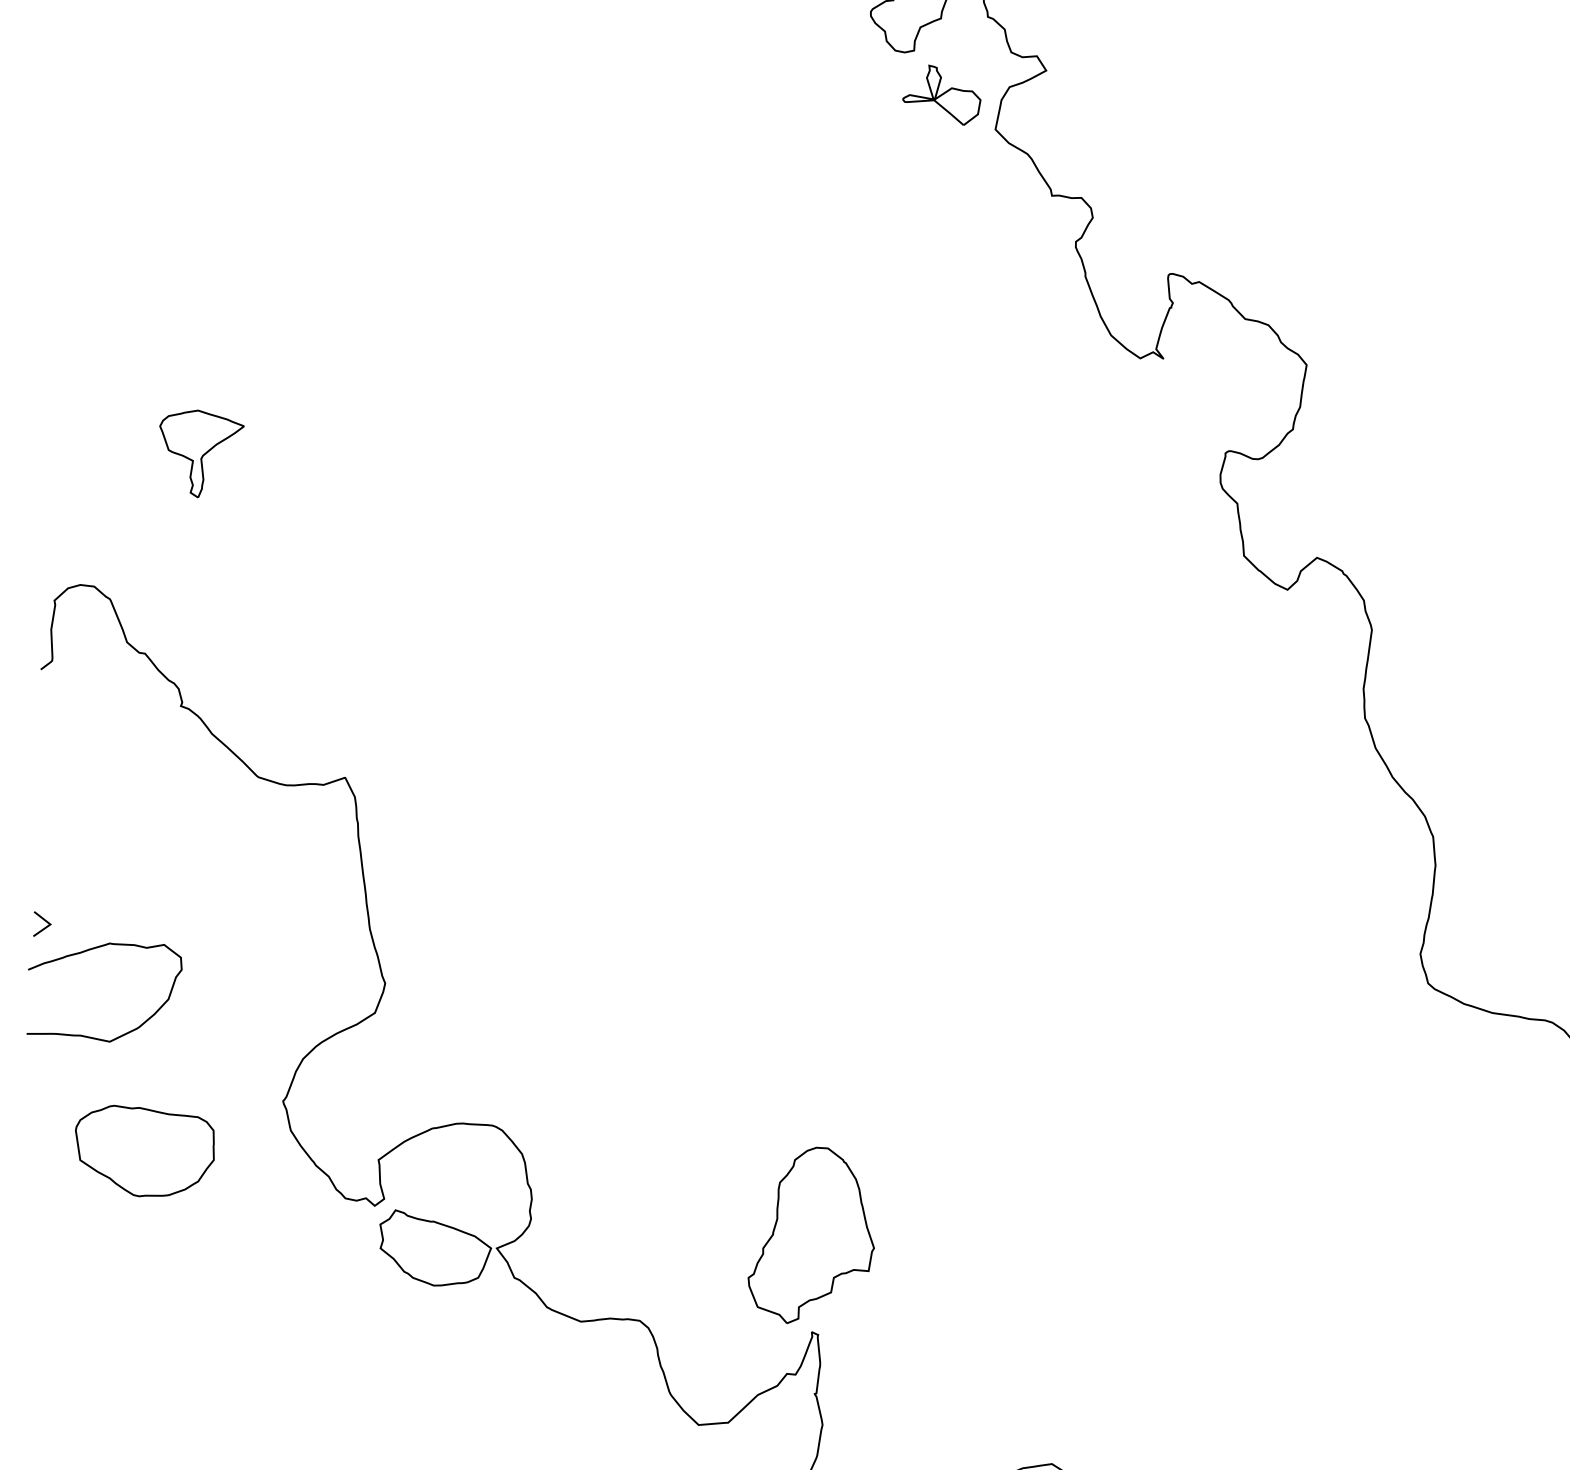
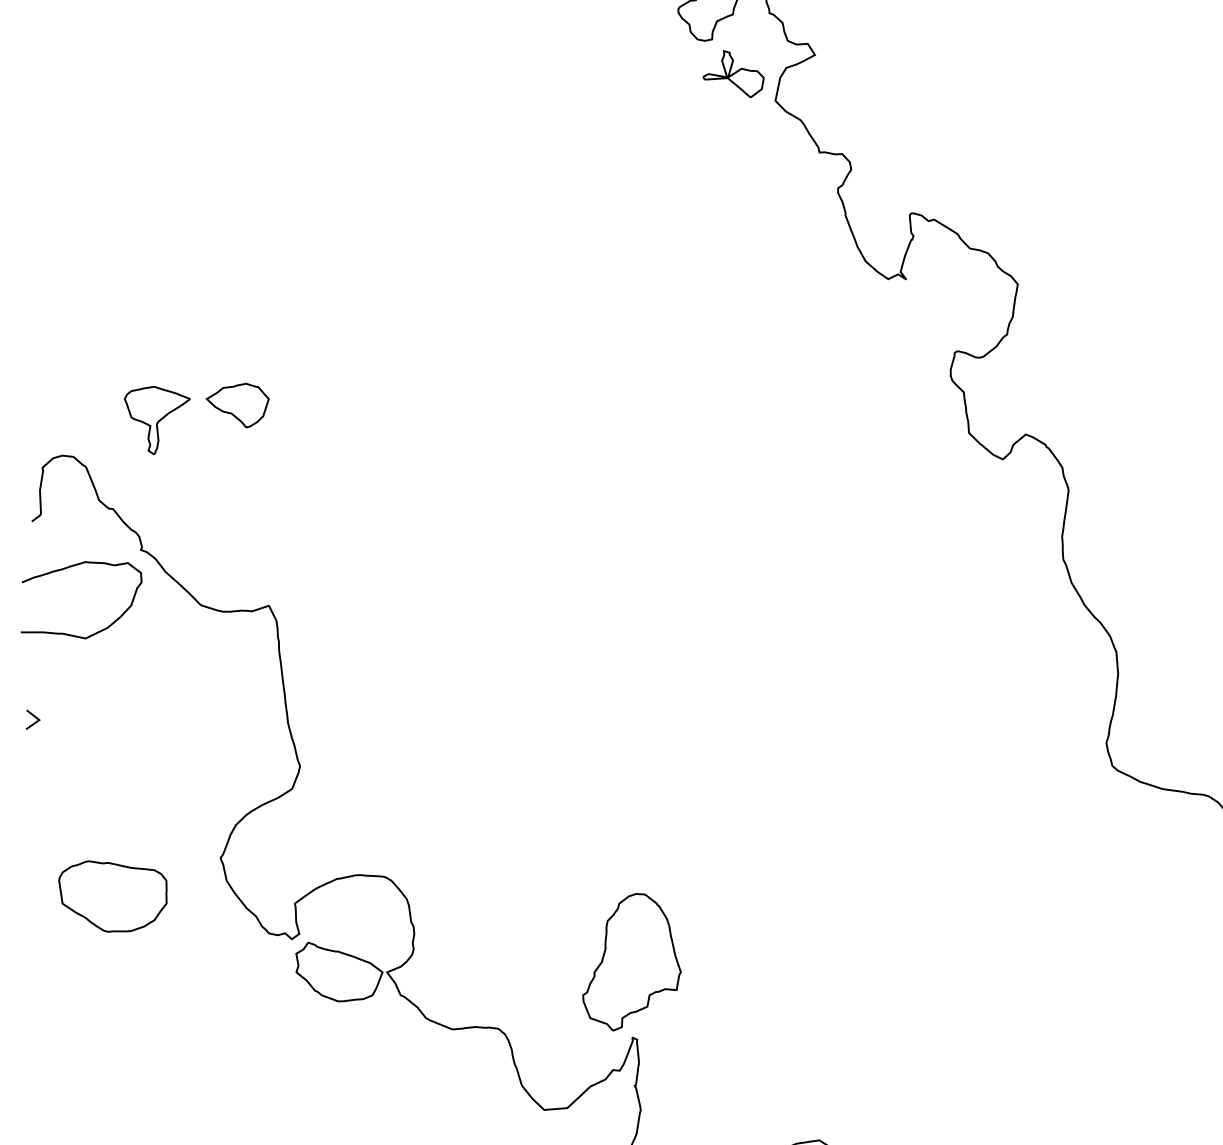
part: (201, 453) -> (157, 420), moved
part: (305, 520) -> (238, 405), added
curve: (90, 950) -> (70, 567), moved

